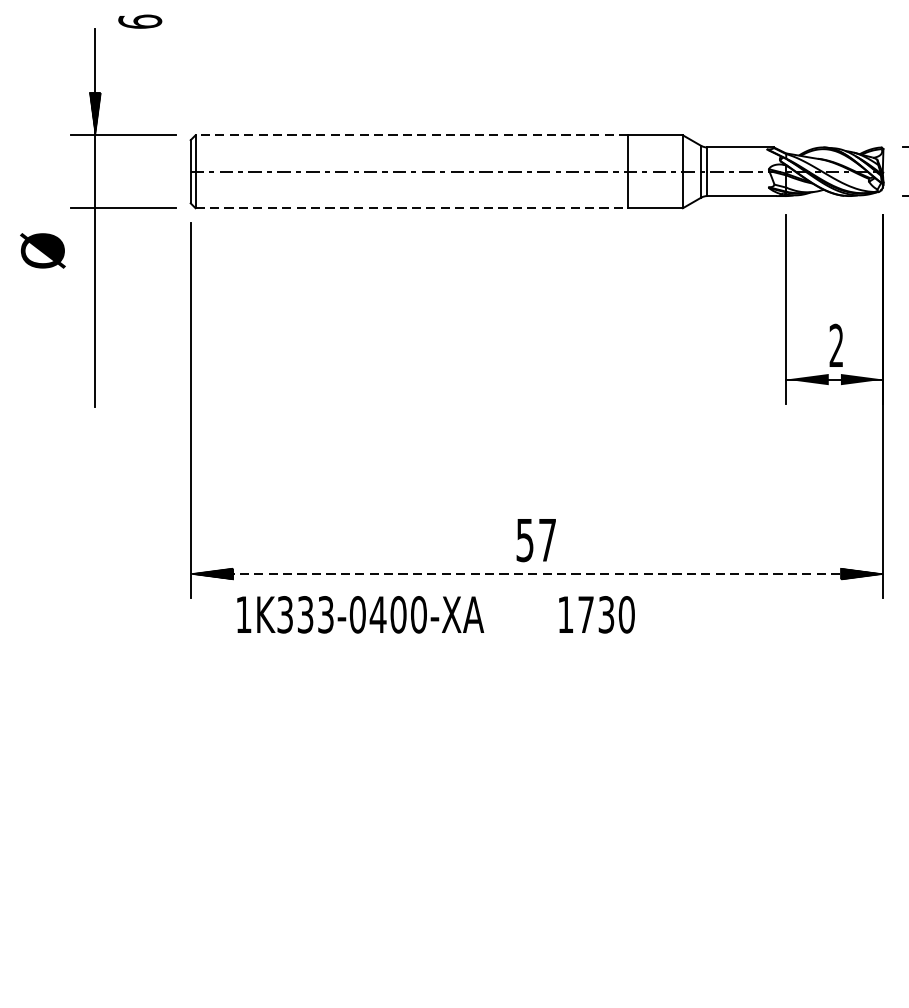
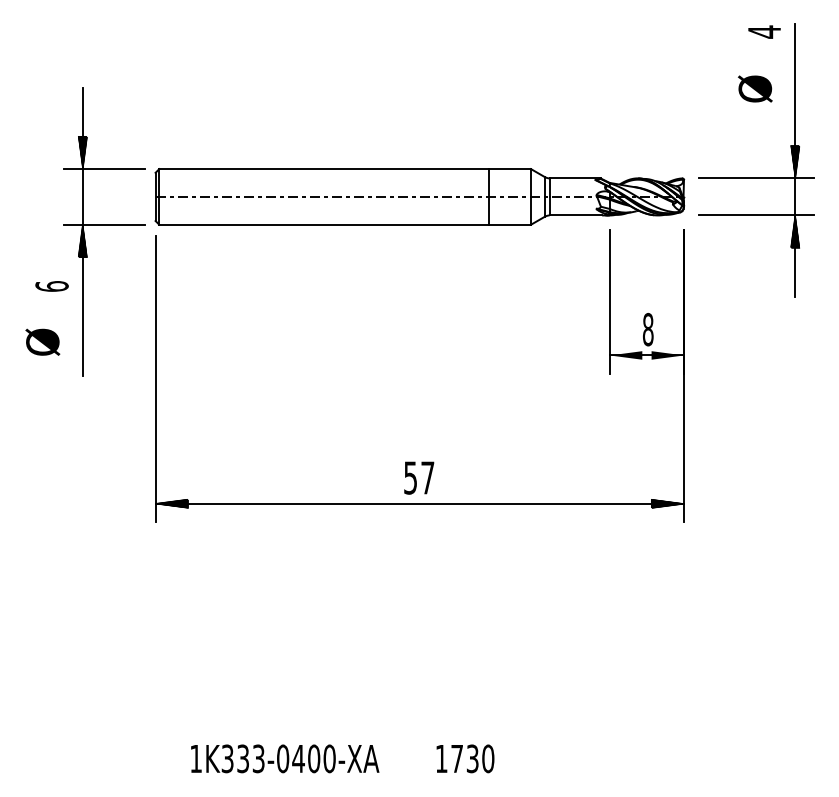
text: (139, 21) -> (51, 286), moved
line: (410, 135) -> (323, 169), dashed -> solid
line: (412, 207) -> (324, 224), dashed -> solid
hatch: (94, 228) -> (82, 240), added
text: (42, 249) -> (42, 341), moved
text: (836, 345) -> (648, 329), 2 -> 8
line: (536, 573) -> (419, 503), dashed -> solid
text: (435, 614) -> (342, 758), moved

